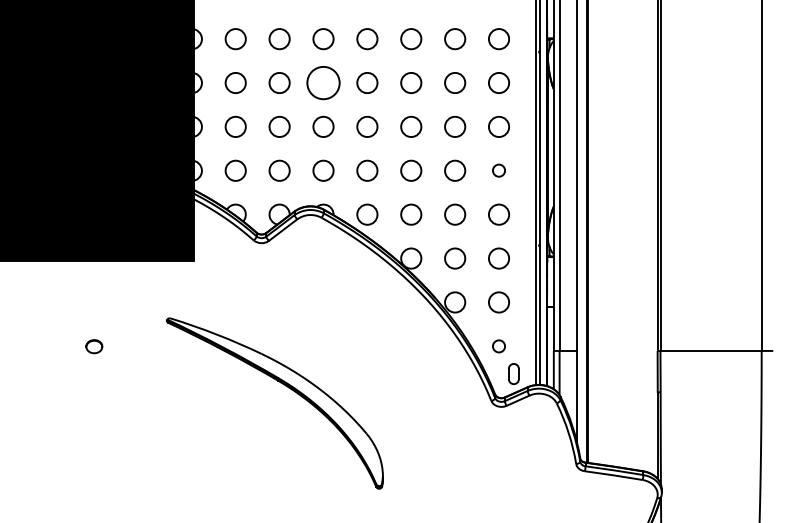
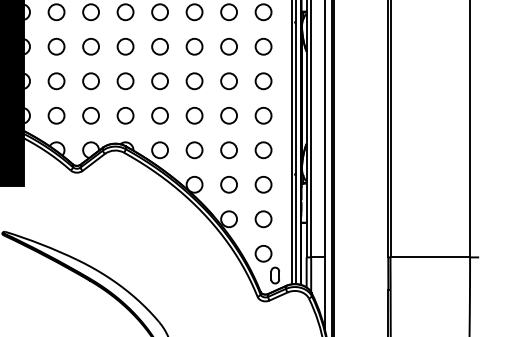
circle: (323, 82) -> (125, 46), size x0.62
circle: (498, 170) -> (263, 115), size x1.67
circle: (498, 346) -> (263, 253), size x1.67

